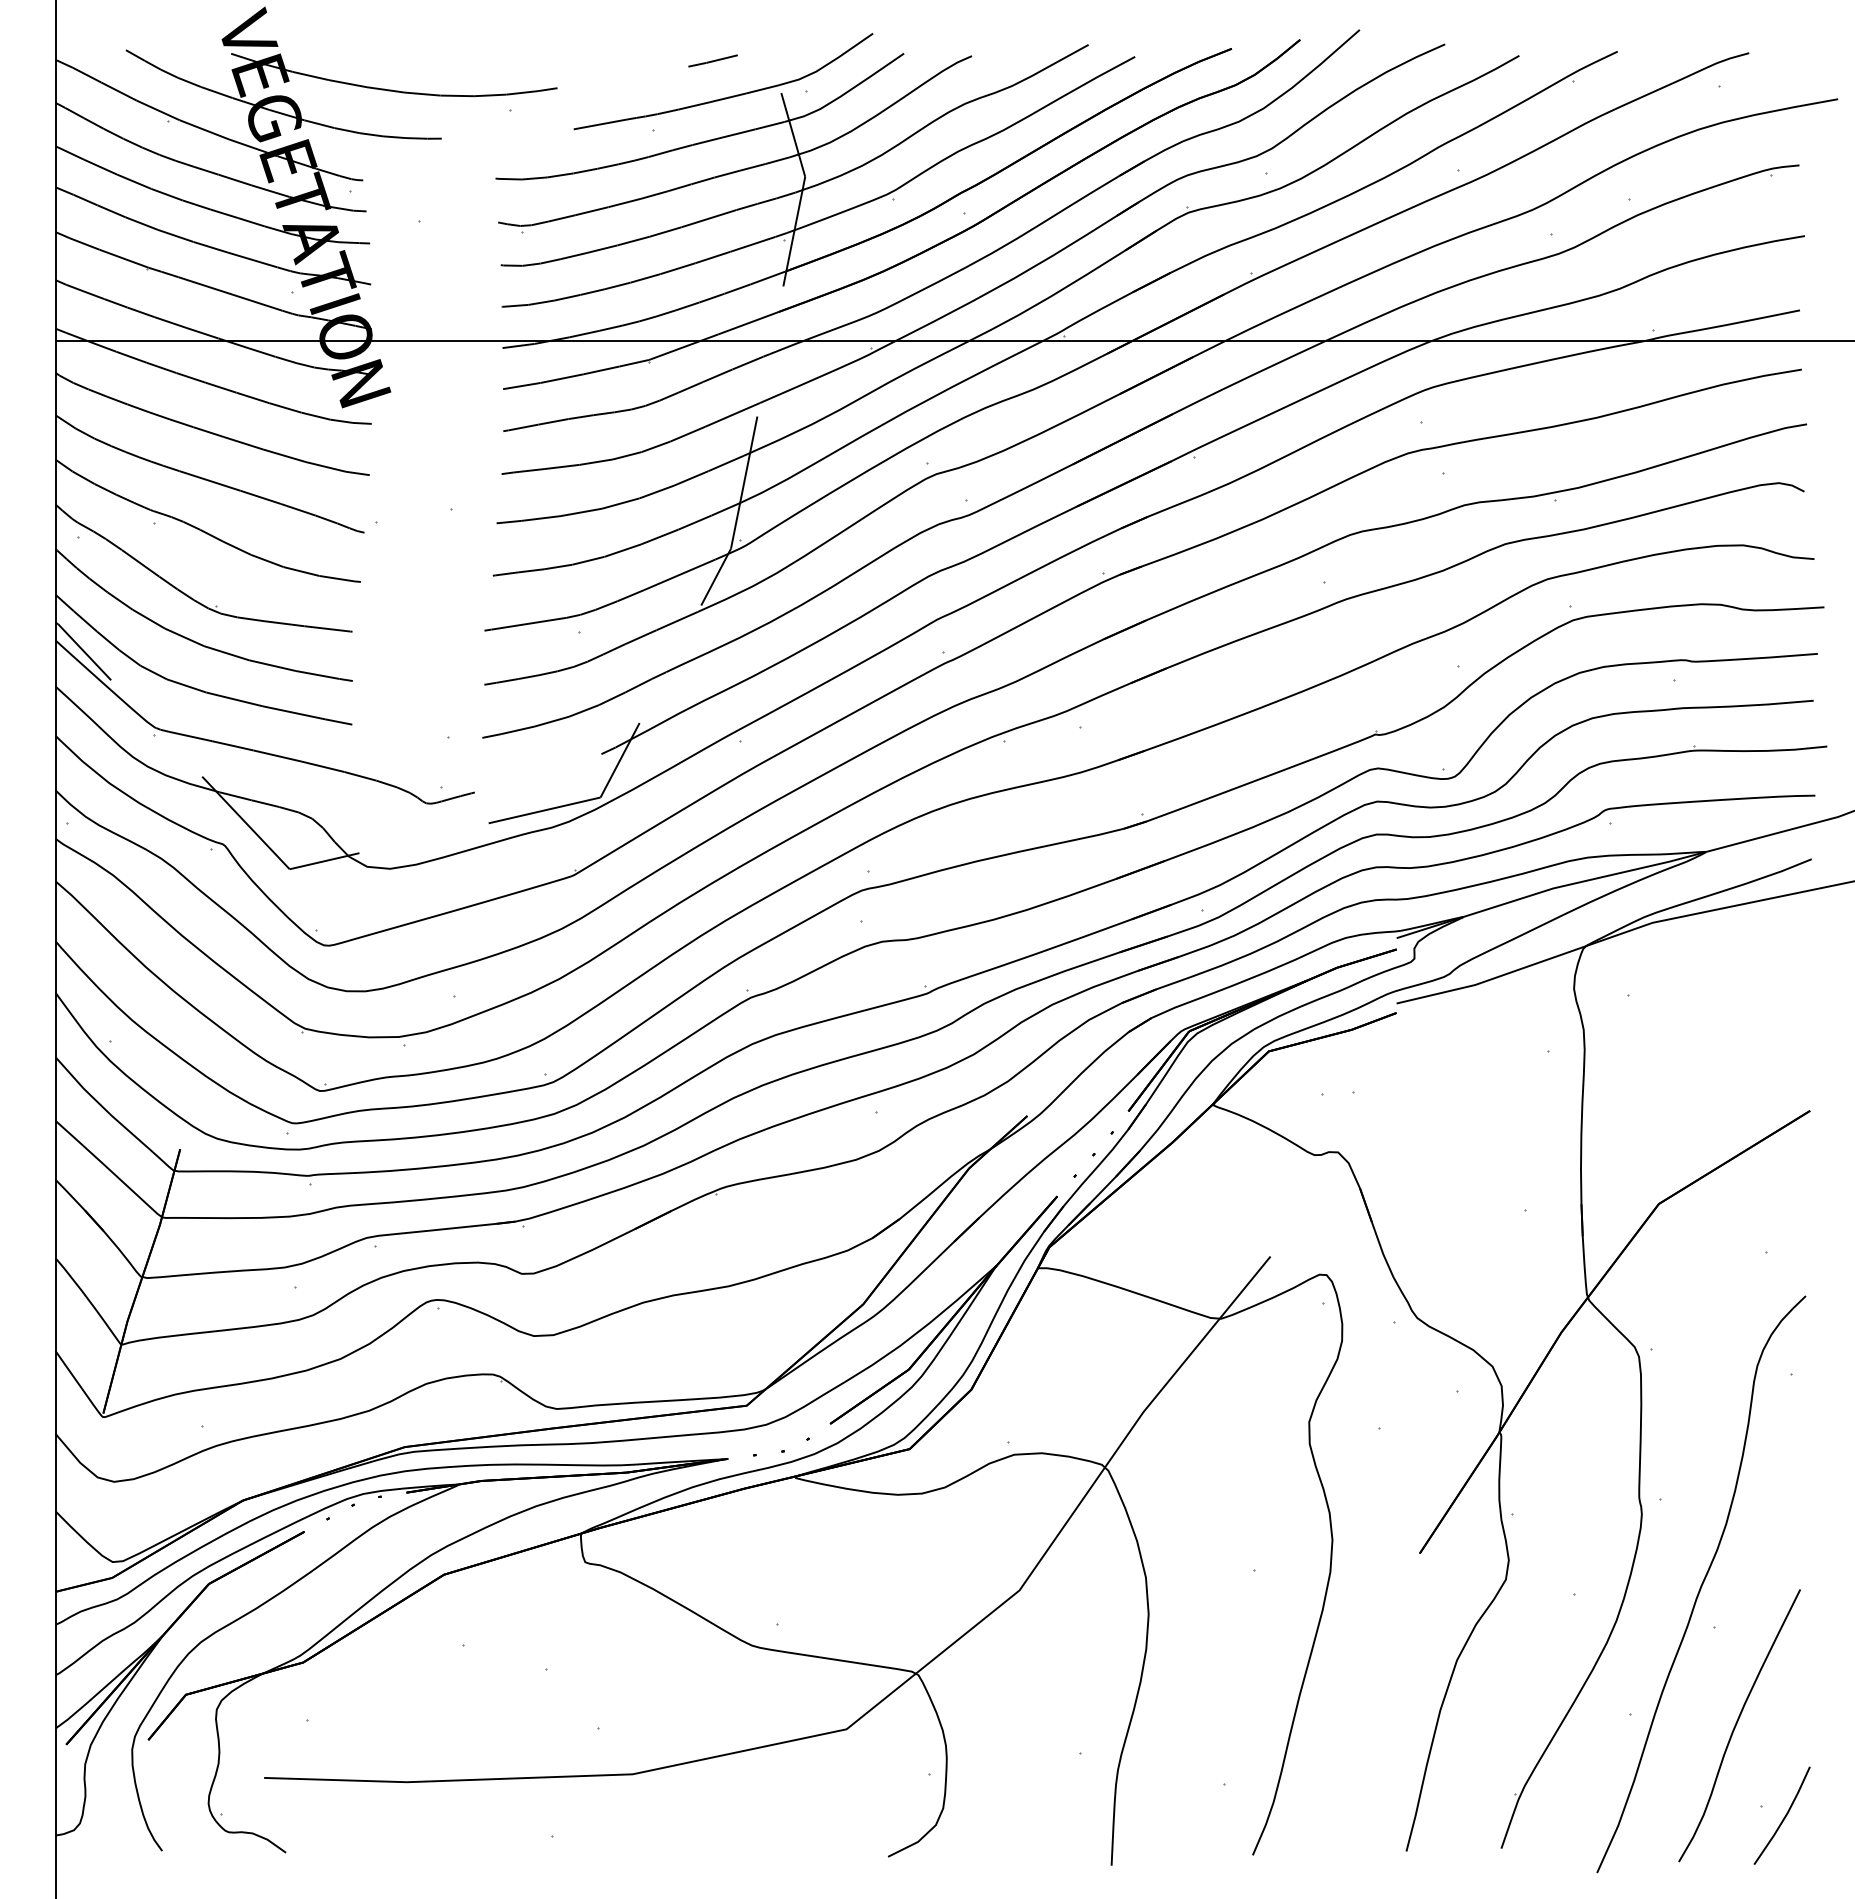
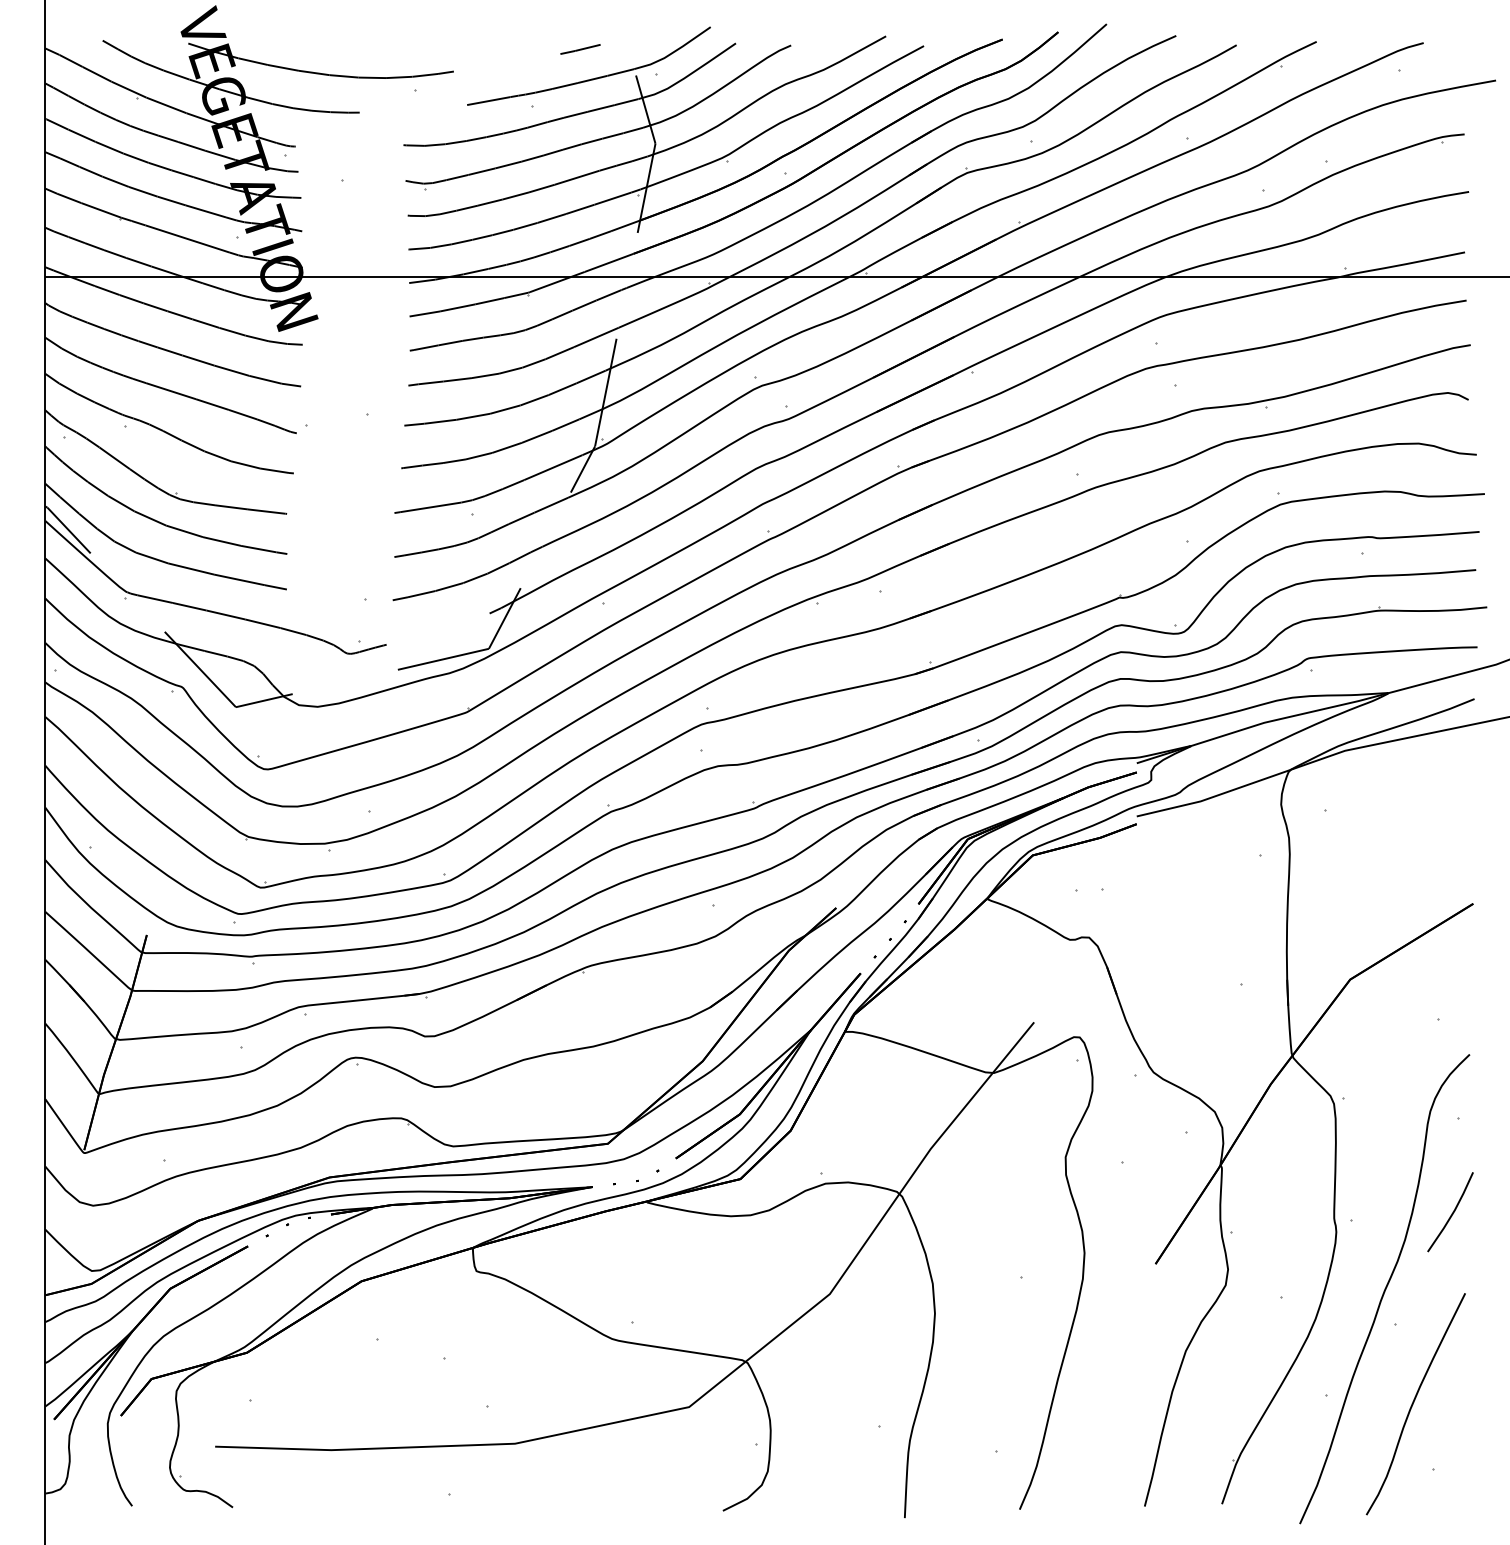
line: (1783, 1817) -> (1451, 1213), moved

